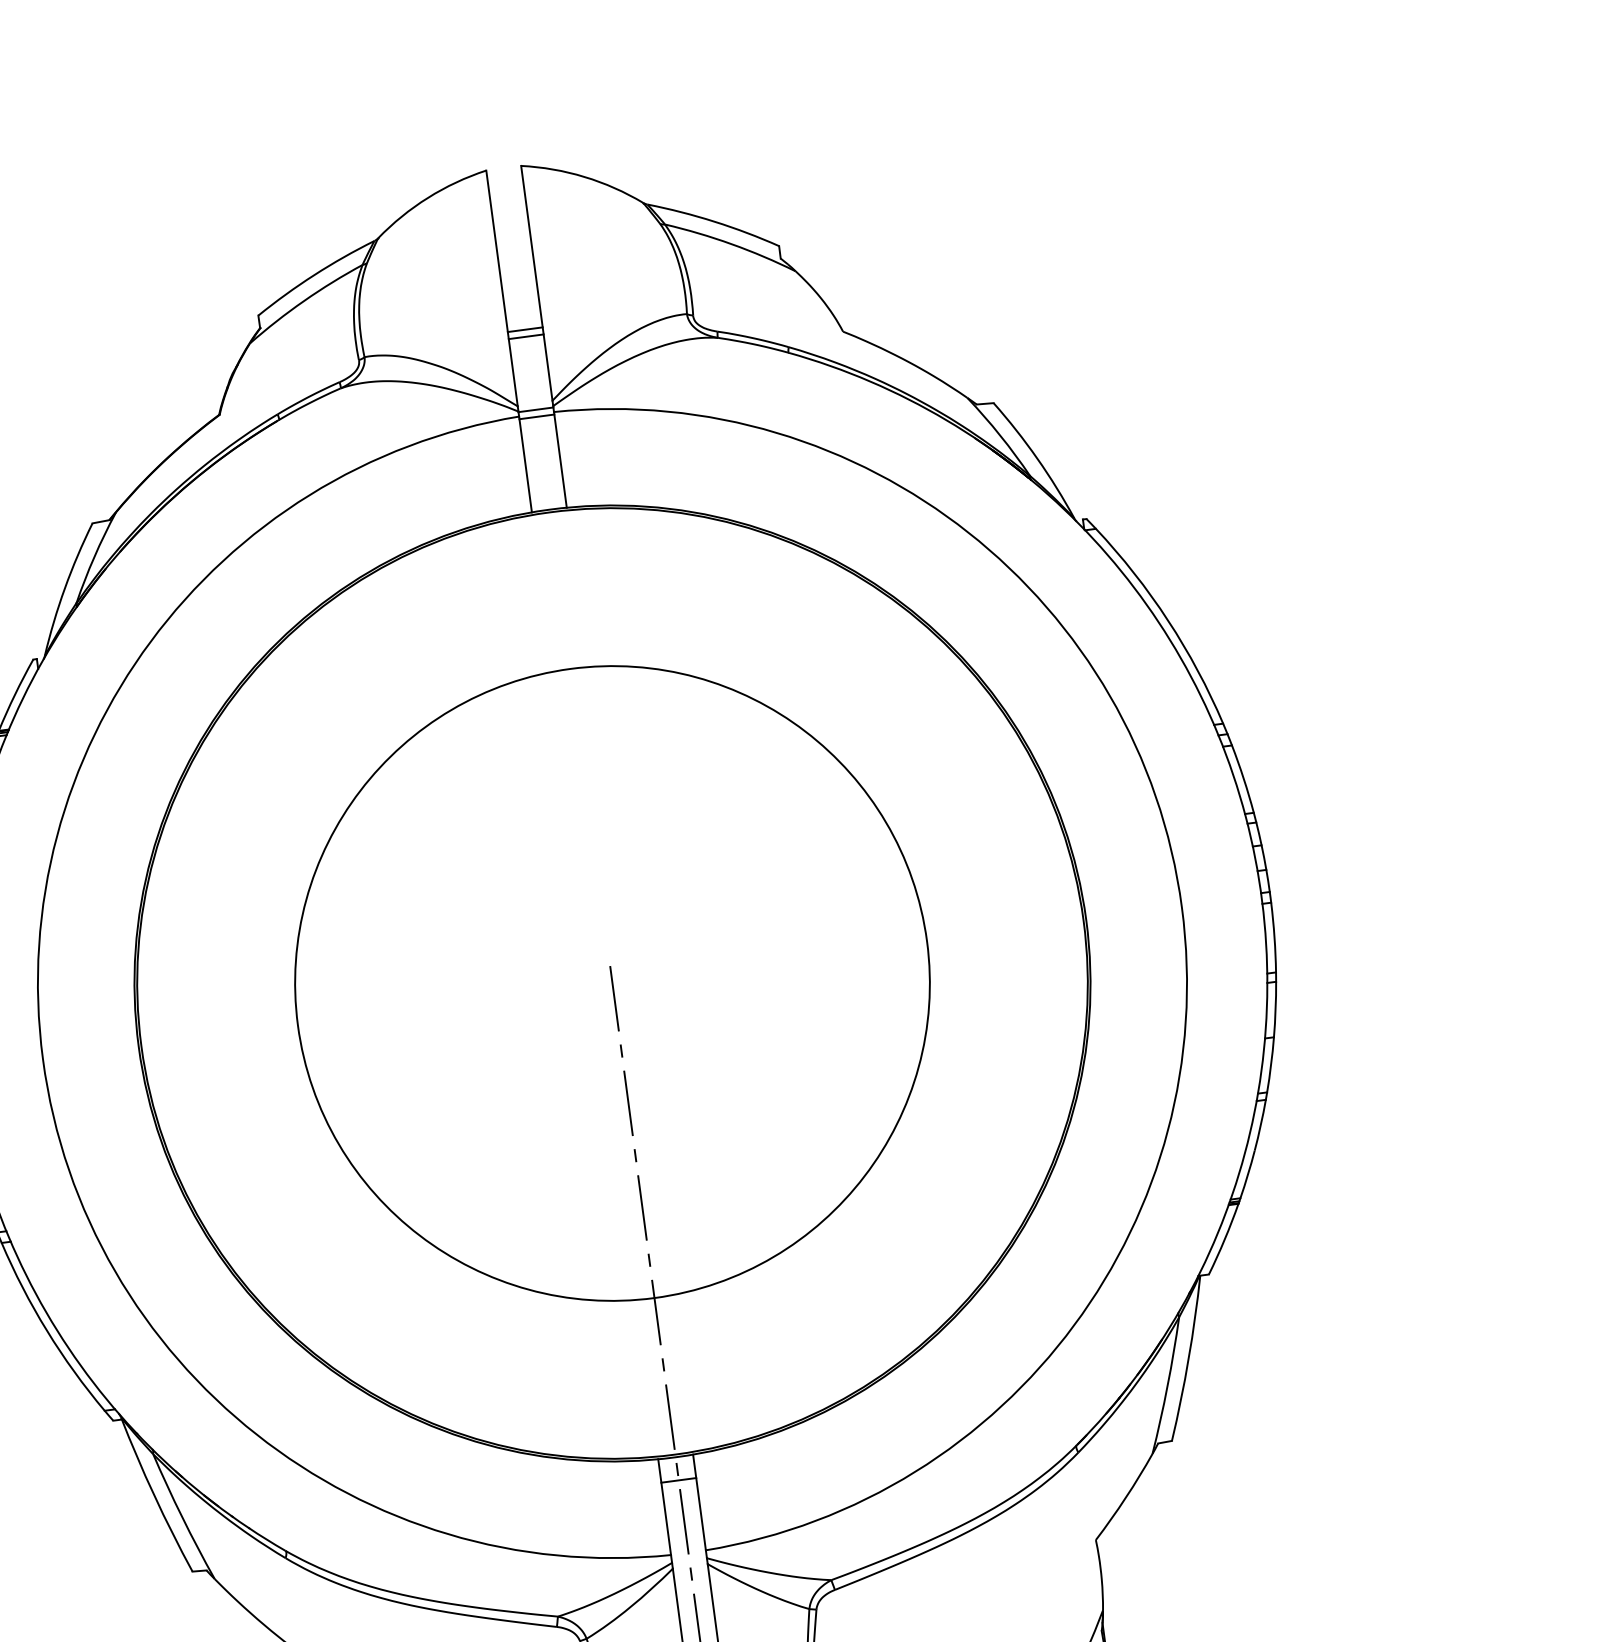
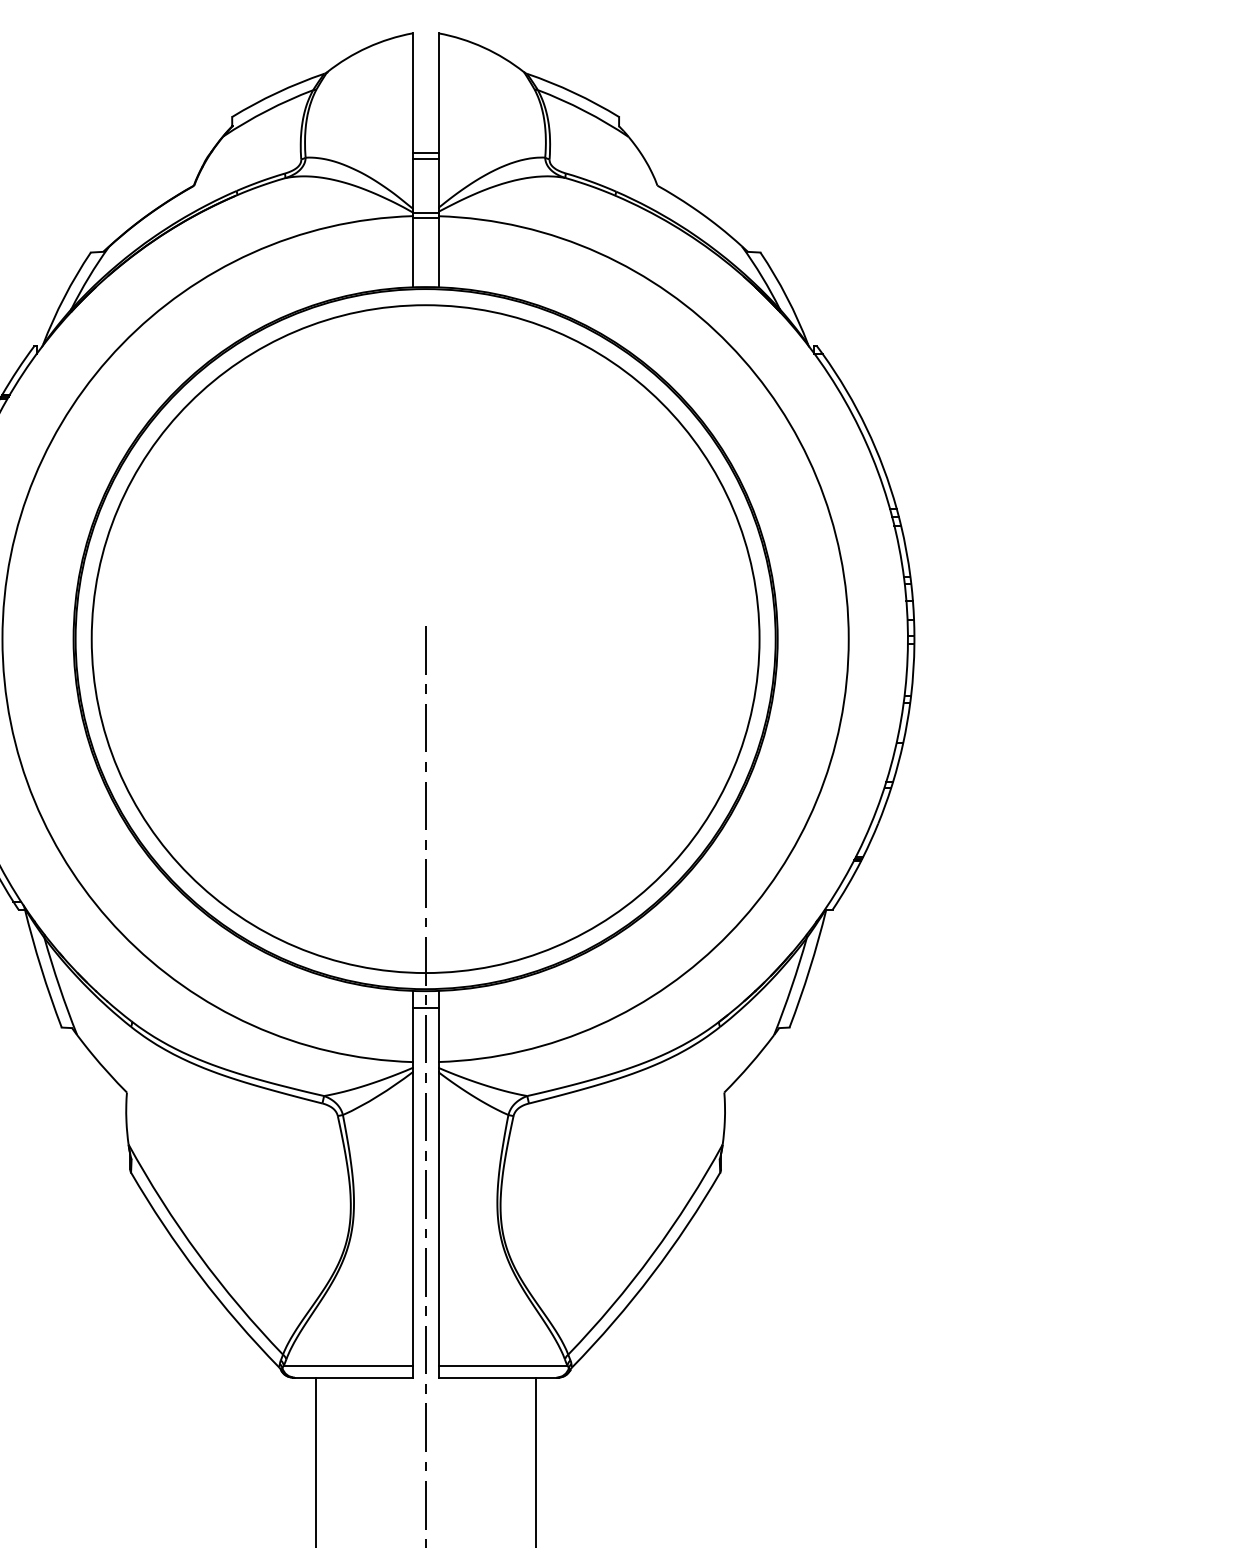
circle: (612, 984) -> (425, 639), size x1.43

